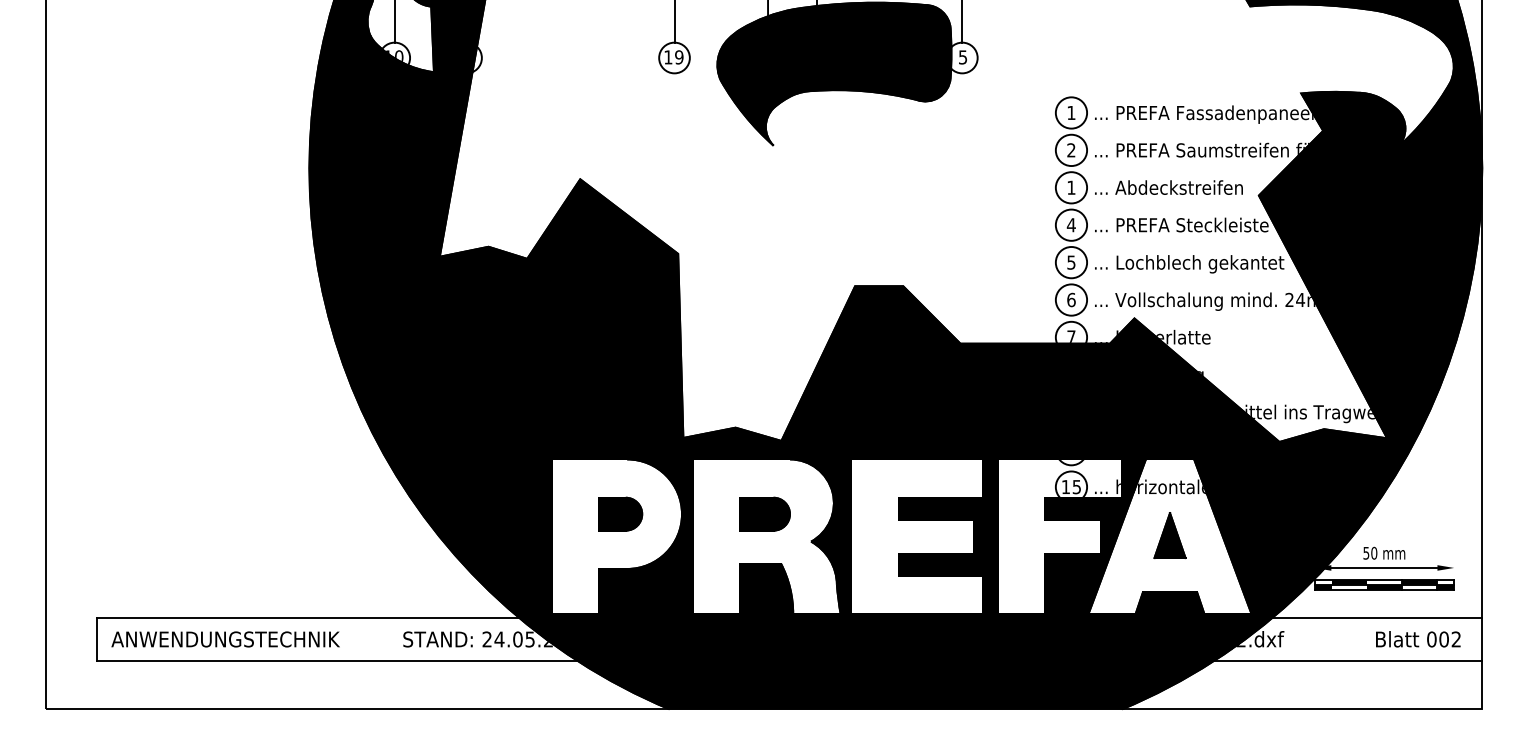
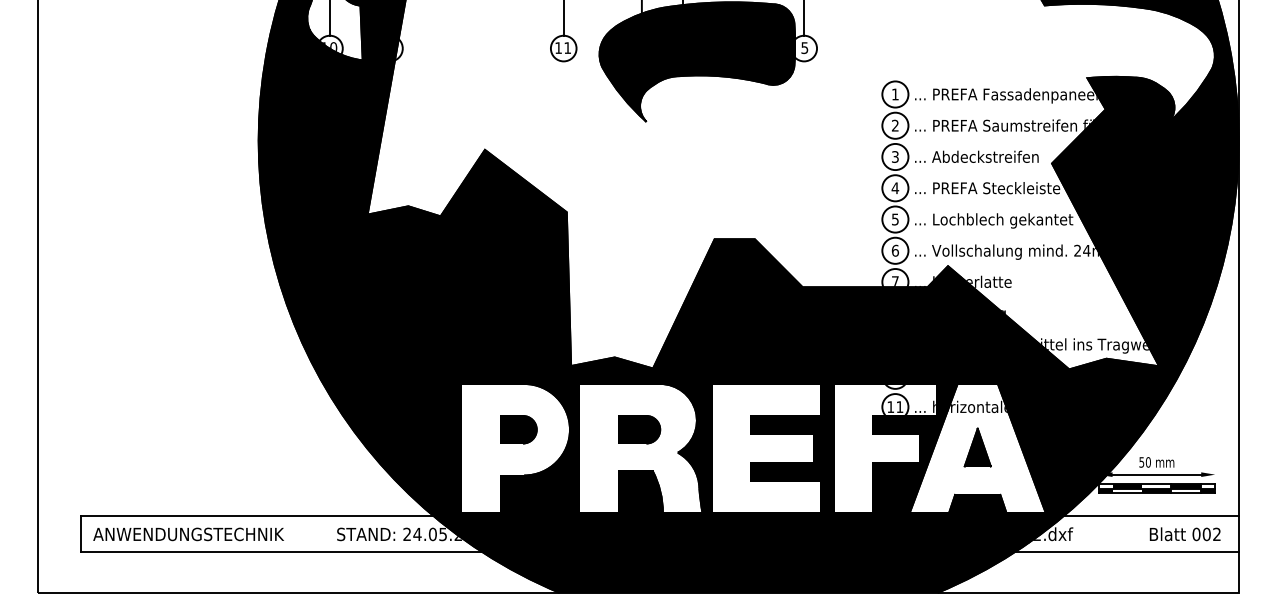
text: (679, 56) -> (567, 47), 19 -> 11
text: (1071, 187) -> (895, 156), 1 -> 3
text: (1076, 487) -> (899, 407), 15 -> 11

